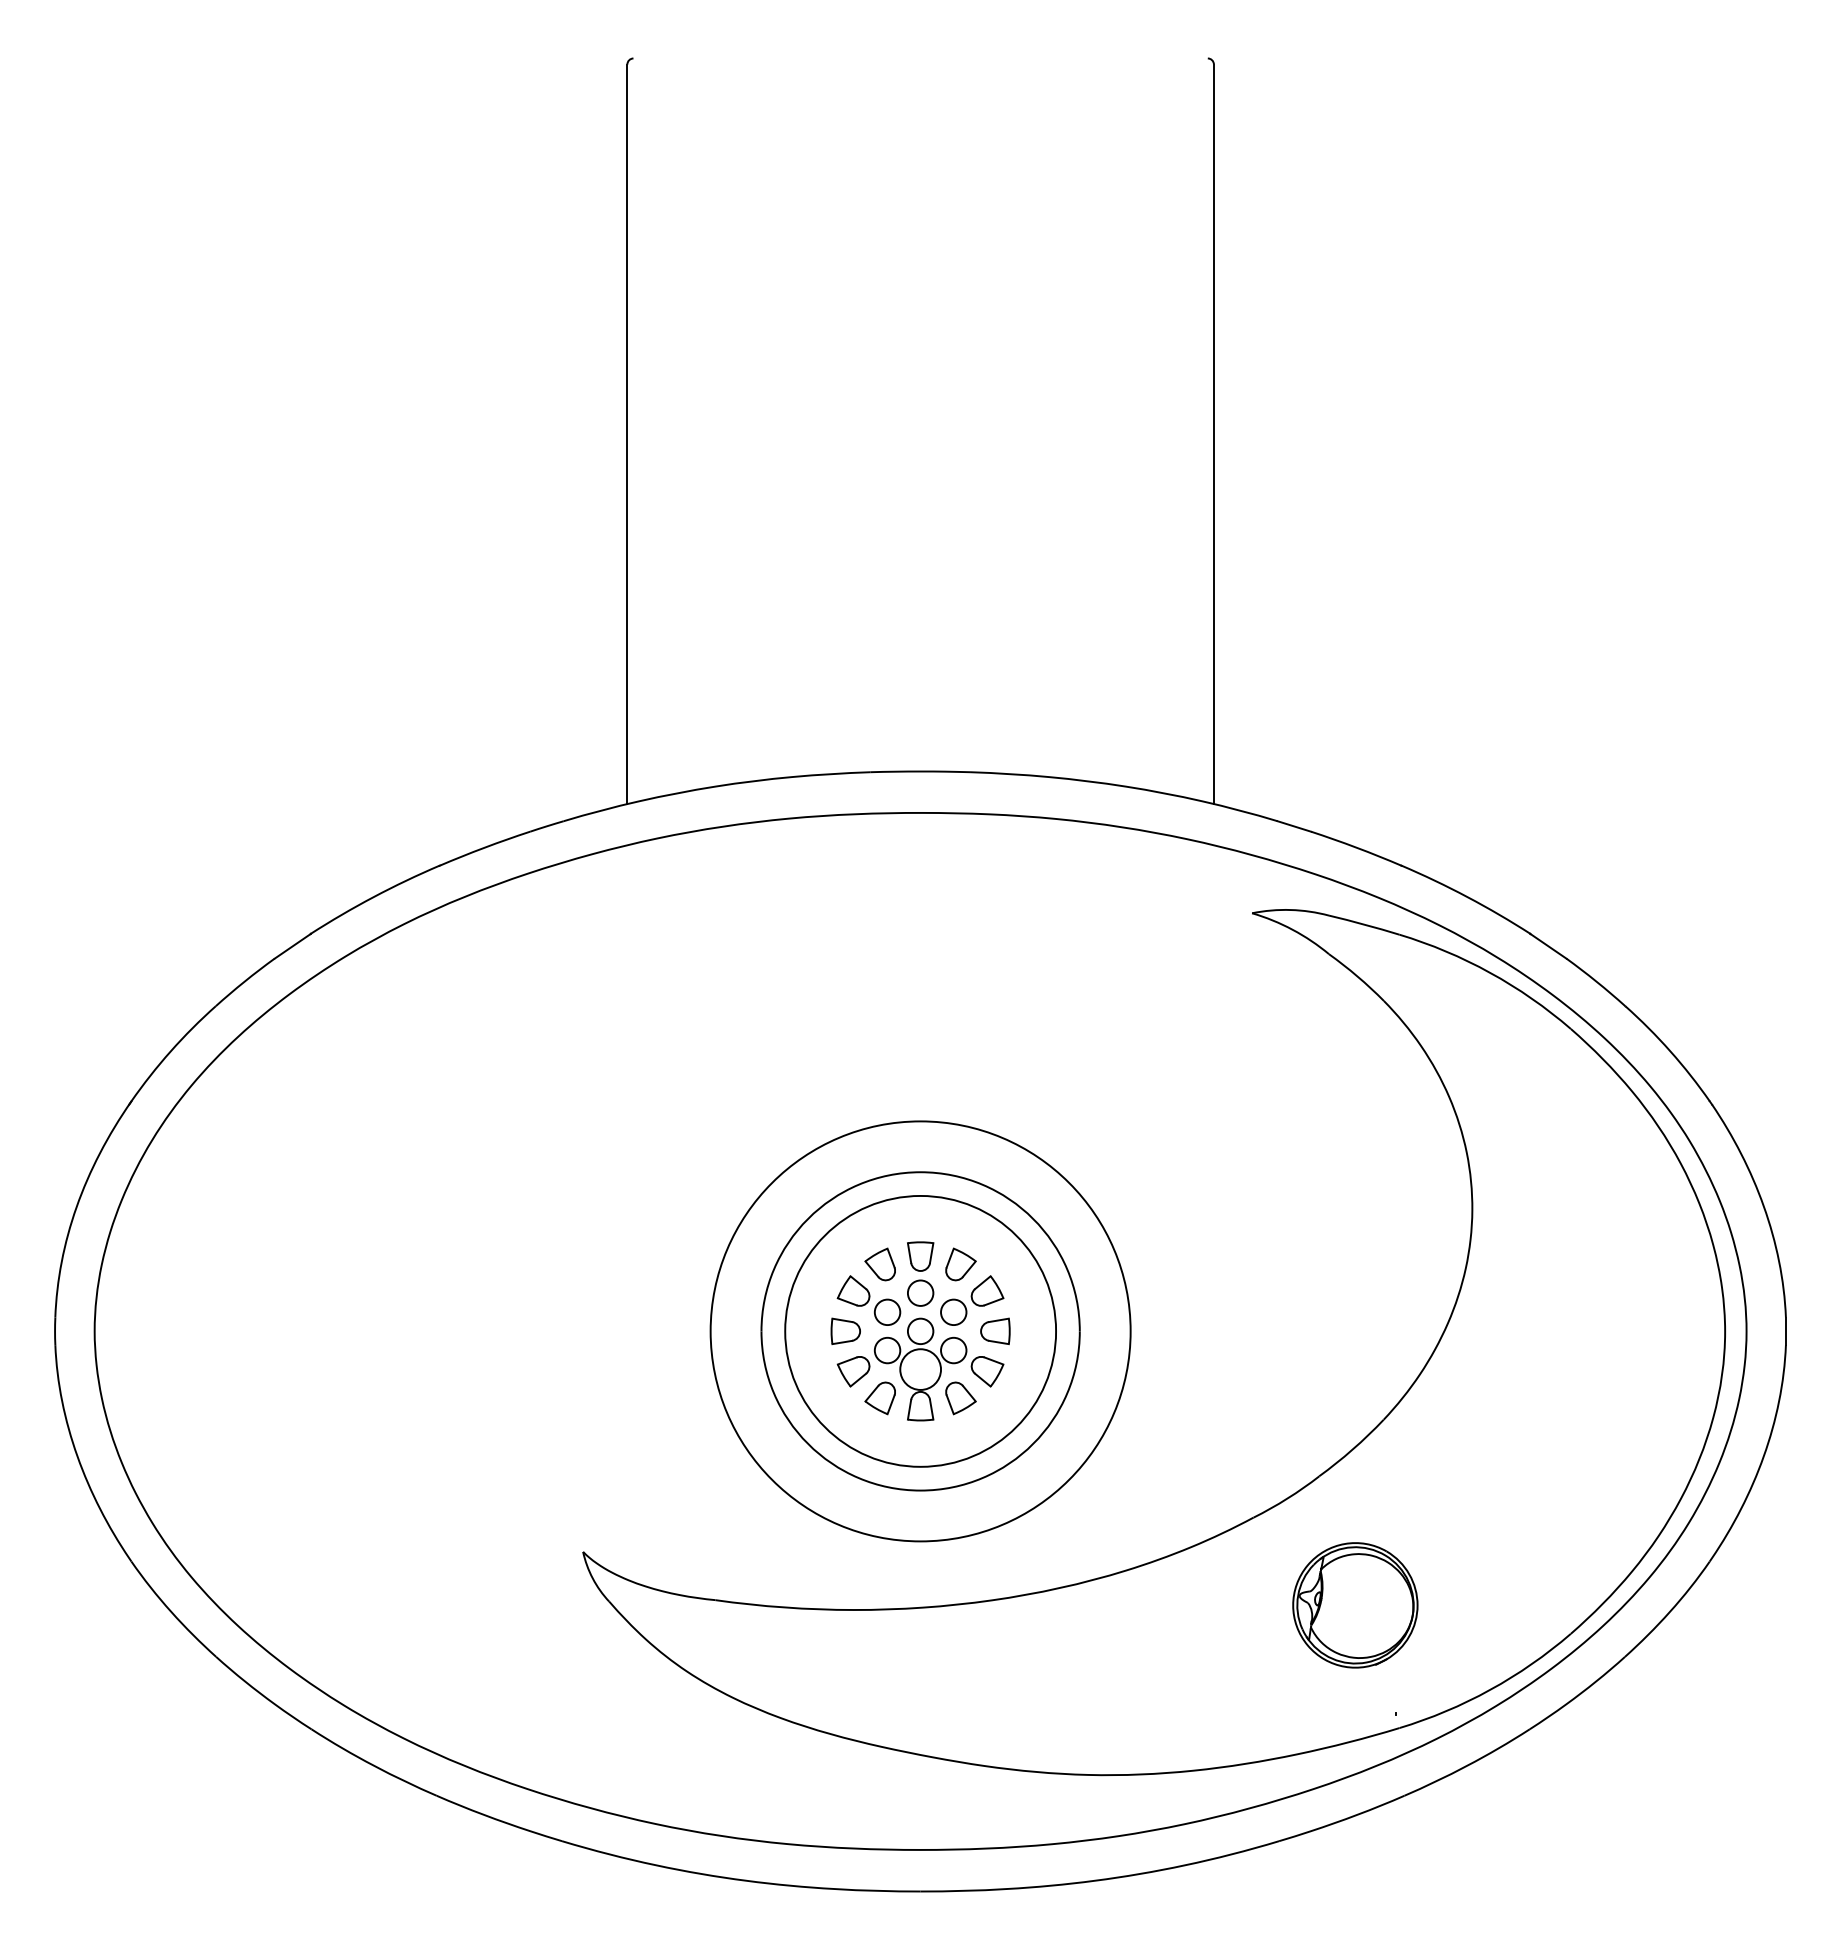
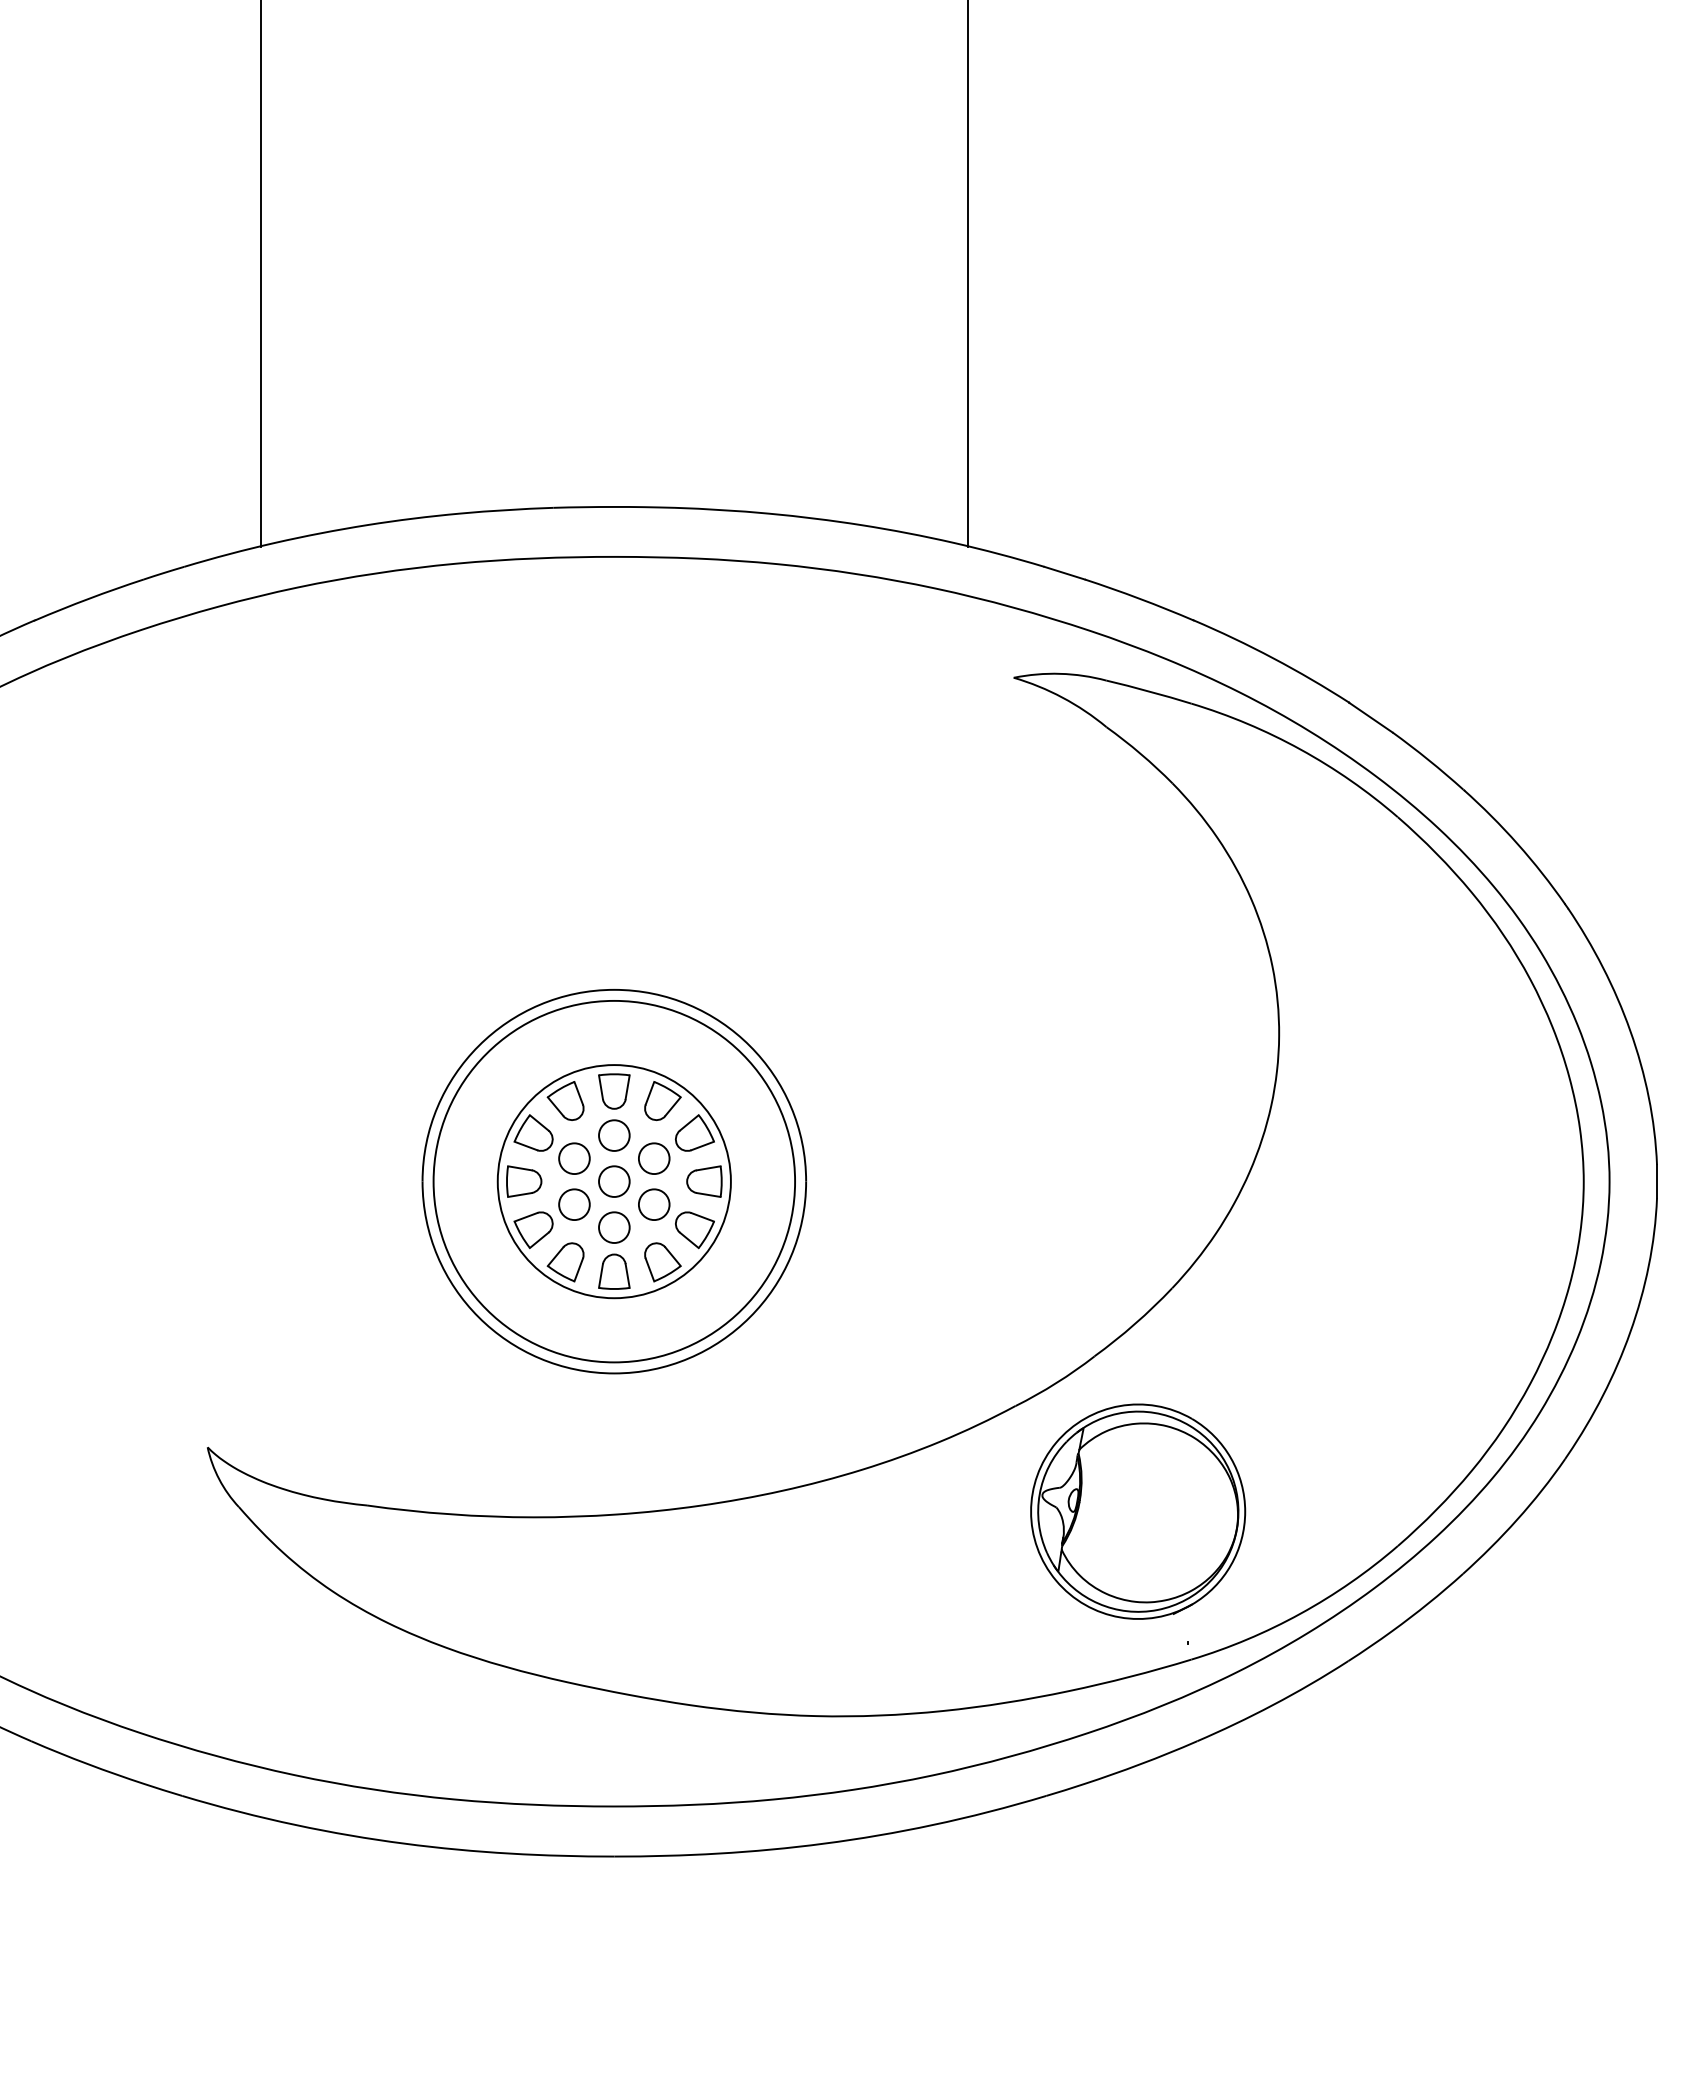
circle: (920, 1331) -> (614, 1181), size x0.71
circle: (920, 1331) -> (614, 1181), size x0.71
circle: (920, 1369) -> (614, 1227), size x0.62
part: (1355, 1605) -> (1138, 1511), size x1.43

